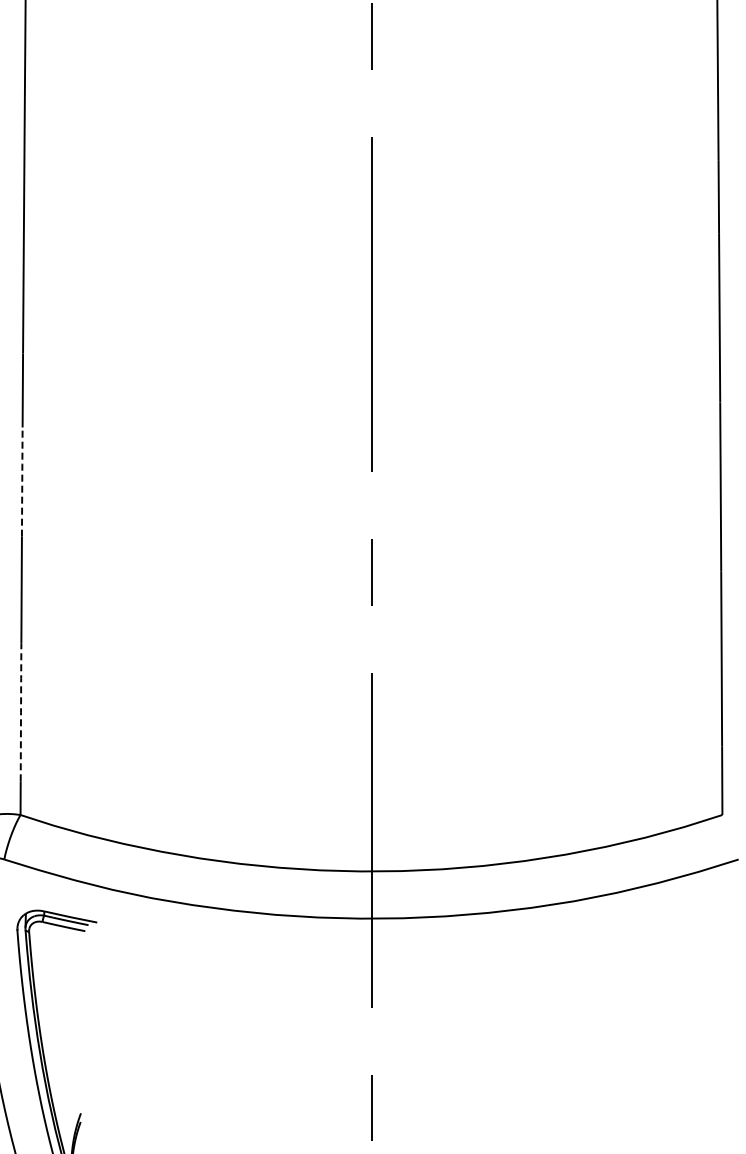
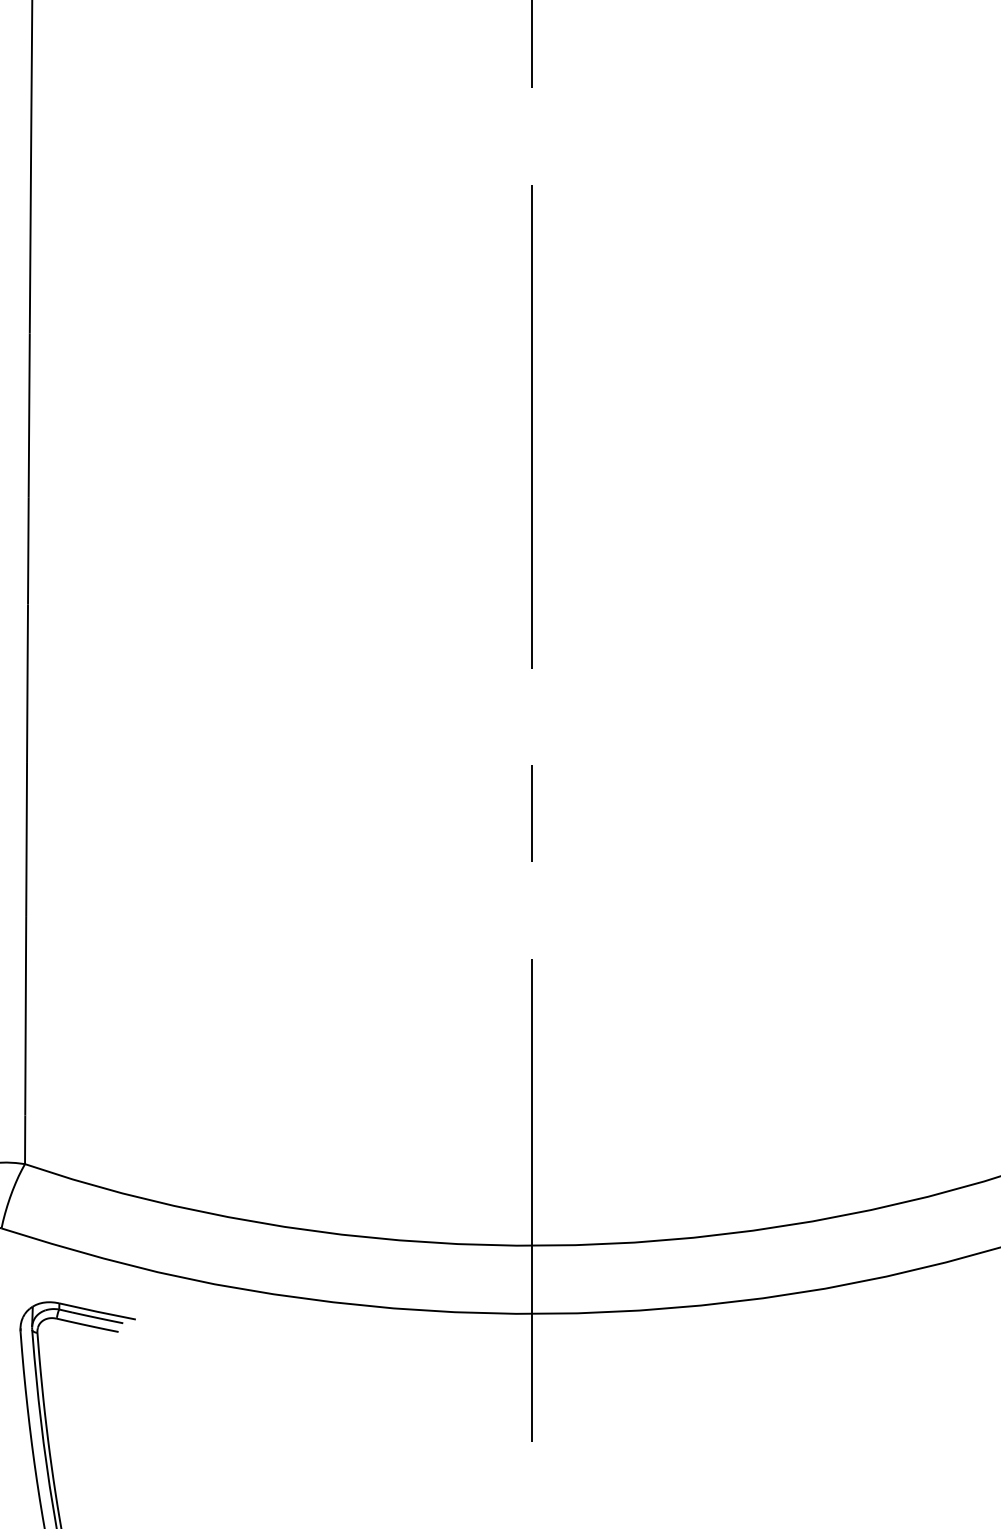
line: (22, 481) -> (27, 682), dashed -> solid
line: (21, 711) -> (26, 1014), dashed -> solid

